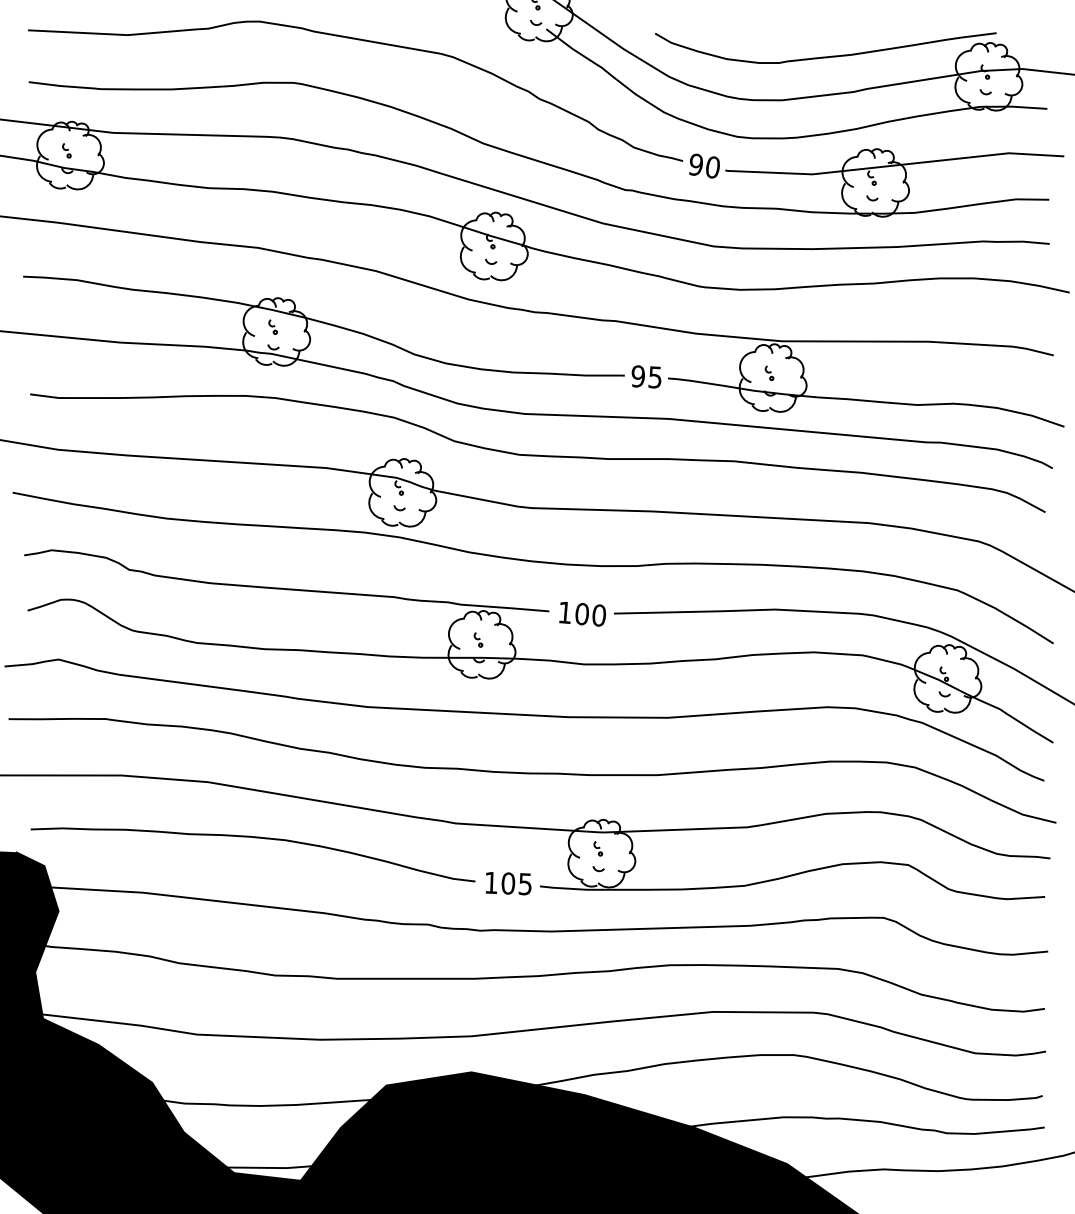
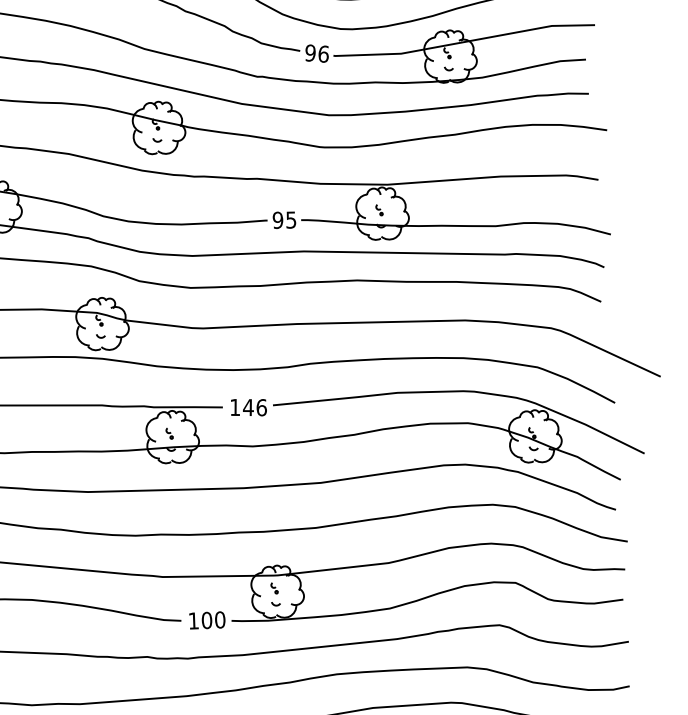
text: (712, 167) -> (323, 54), 90 -> 96
text: (590, 614) -> (254, 407), 100 -> 146
text: (525, 884) -> (220, 620), 105 -> 100

